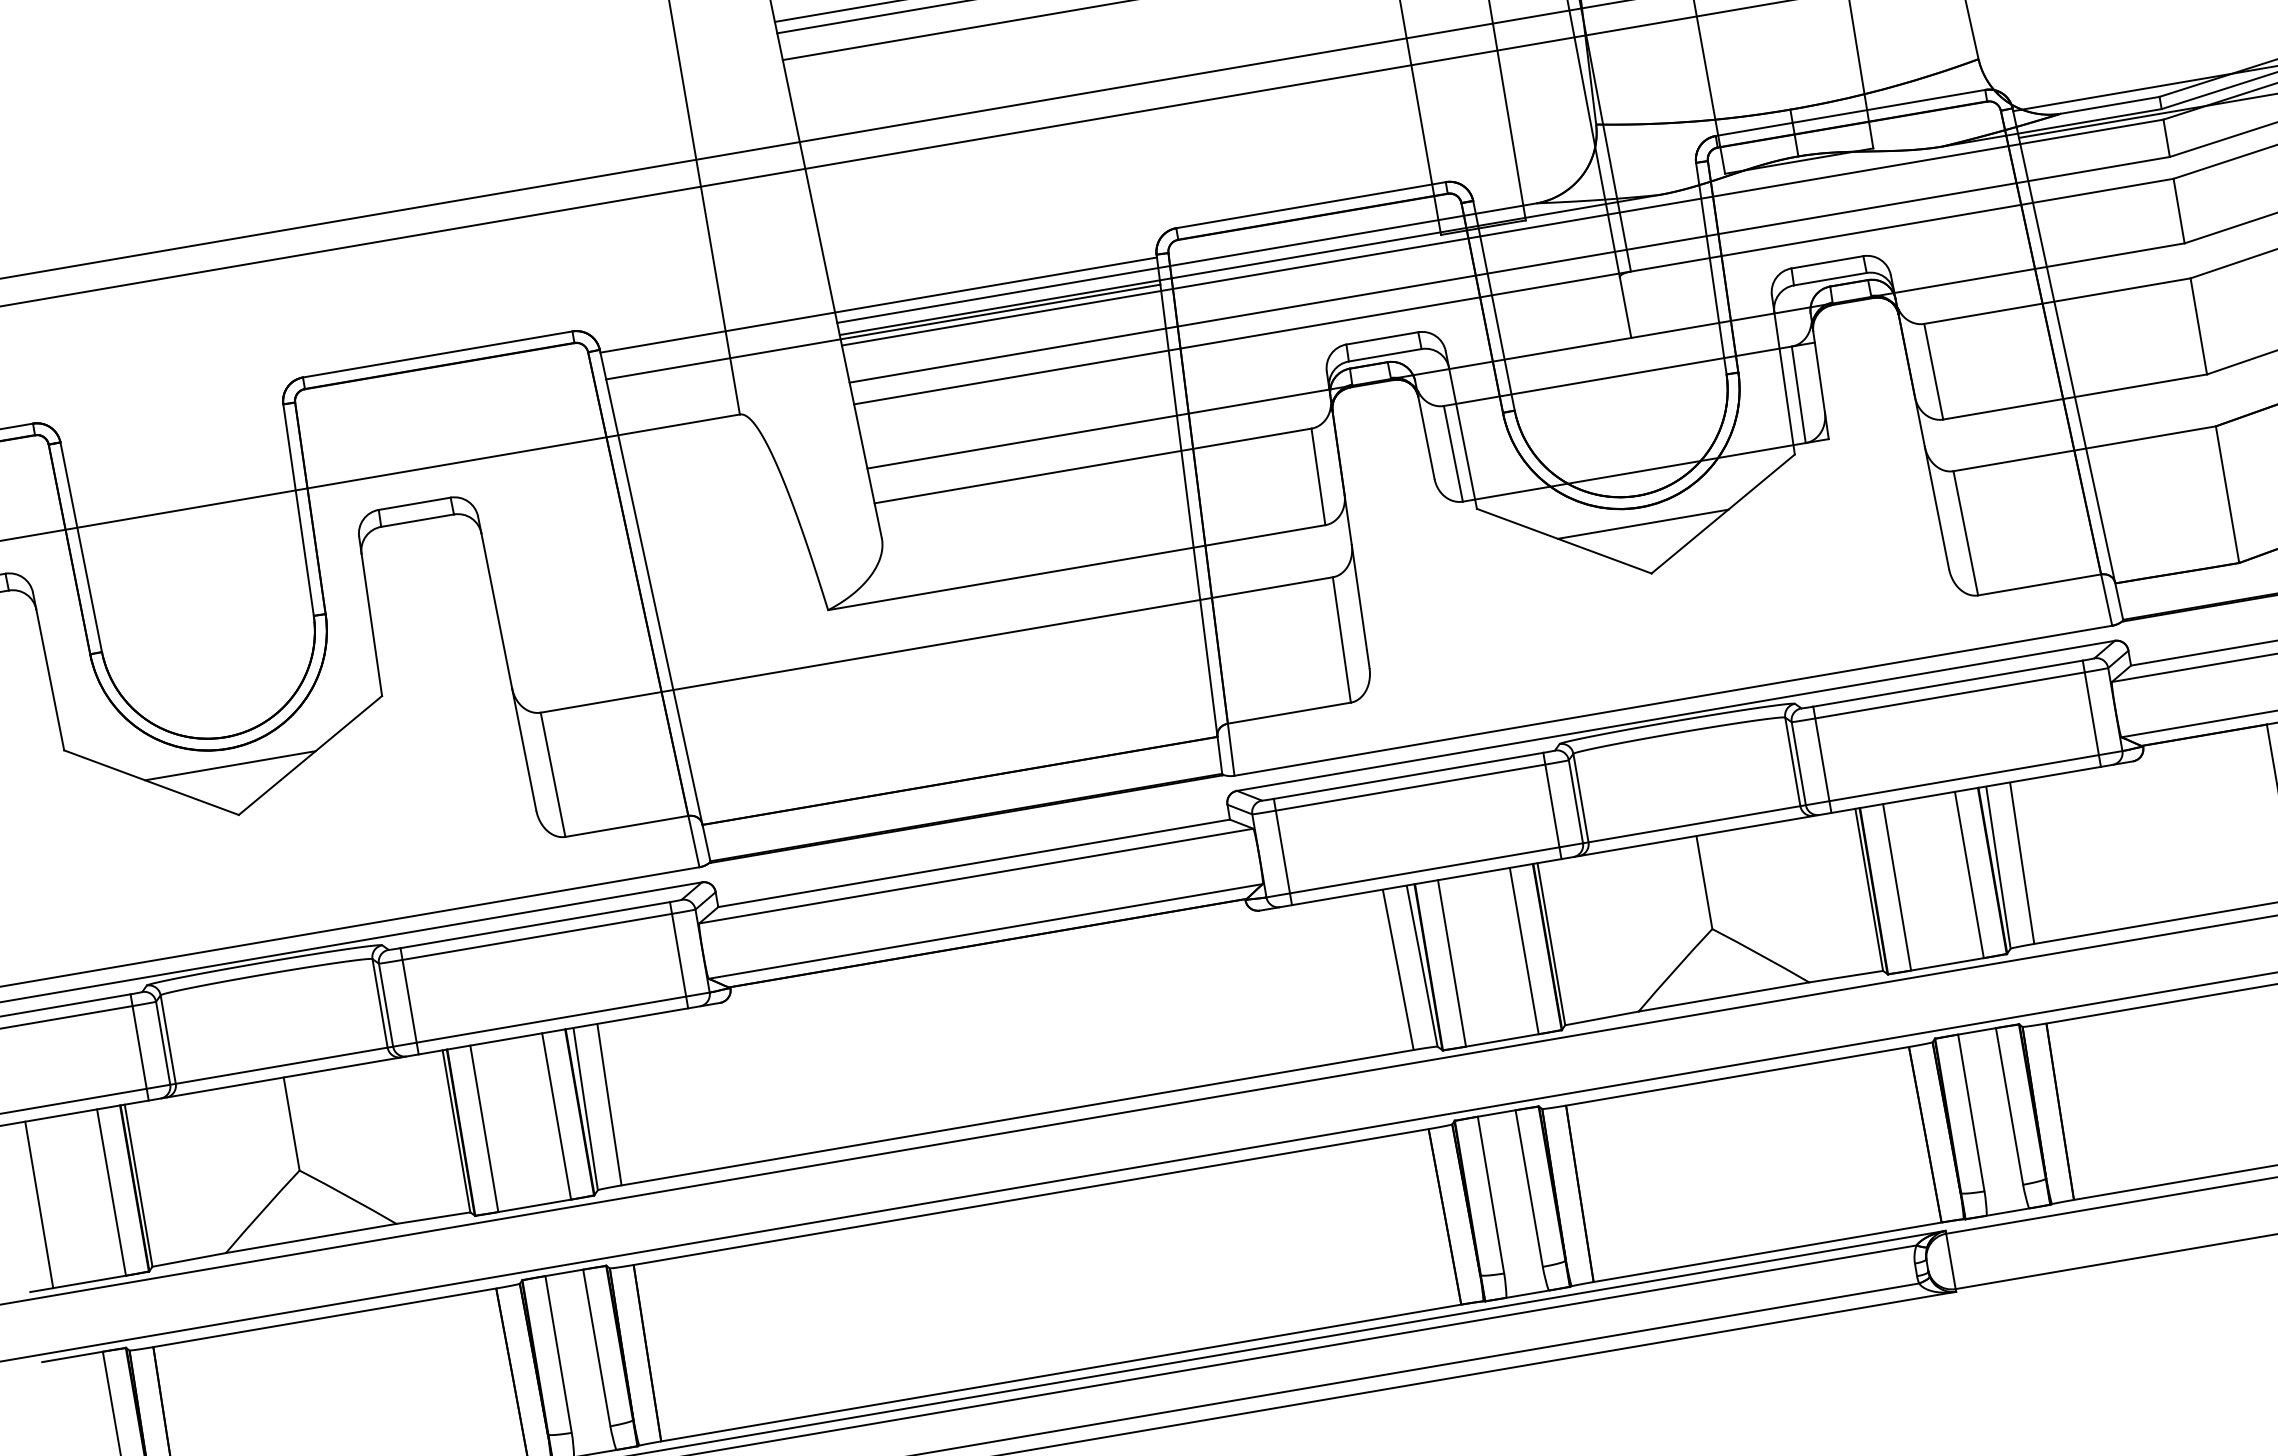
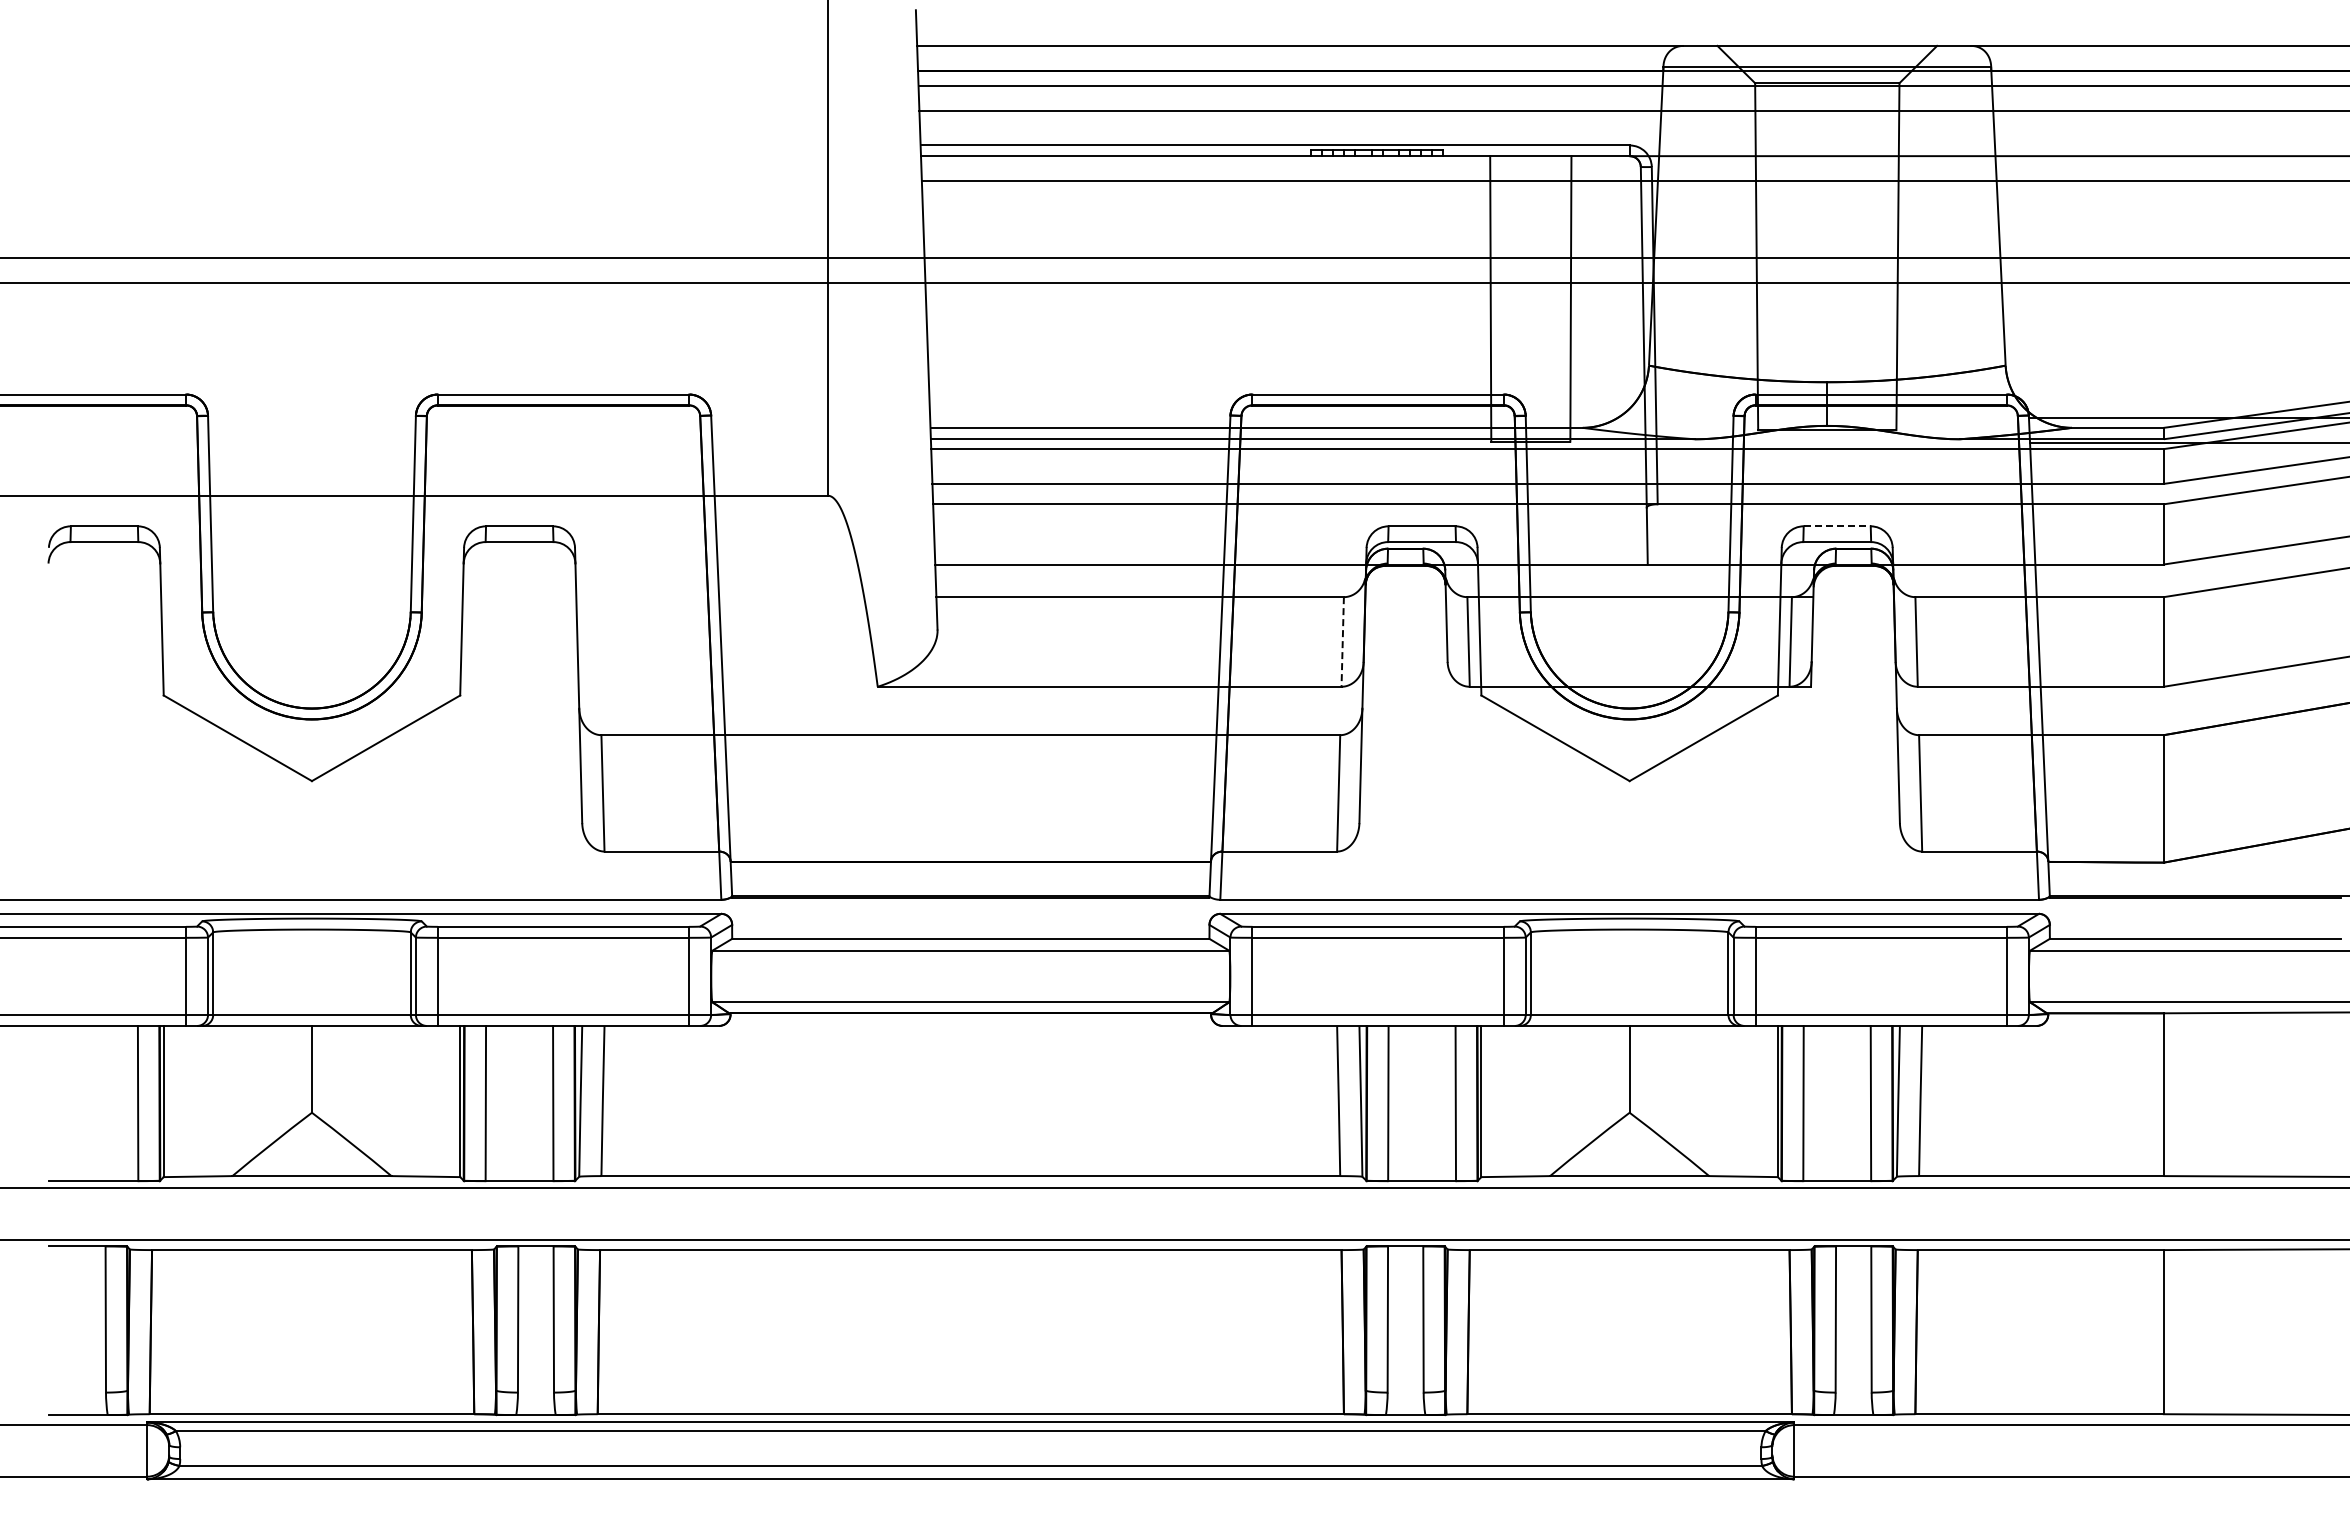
line: (1827, 262) -> (1837, 526), solid -> dashed
line: (878, 305) -> (970, 418), removed
line: (883, 332) -> (970, 443), removed
line: (1318, 476) -> (1342, 641), solid -> dashed
line: (1643, 524) -> (1629, 735), removed
line: (229, 766) -> (311, 735), removed
line: (39, 1204) -> (70, 1103), removed

